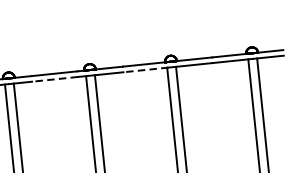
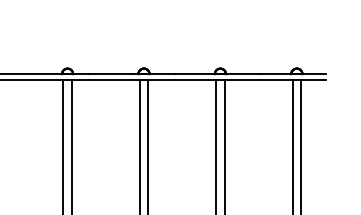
line: (145, 70) -> (195, 79), dashed -> solid
line: (54, 79) -> (110, 79), dashed -> solid

